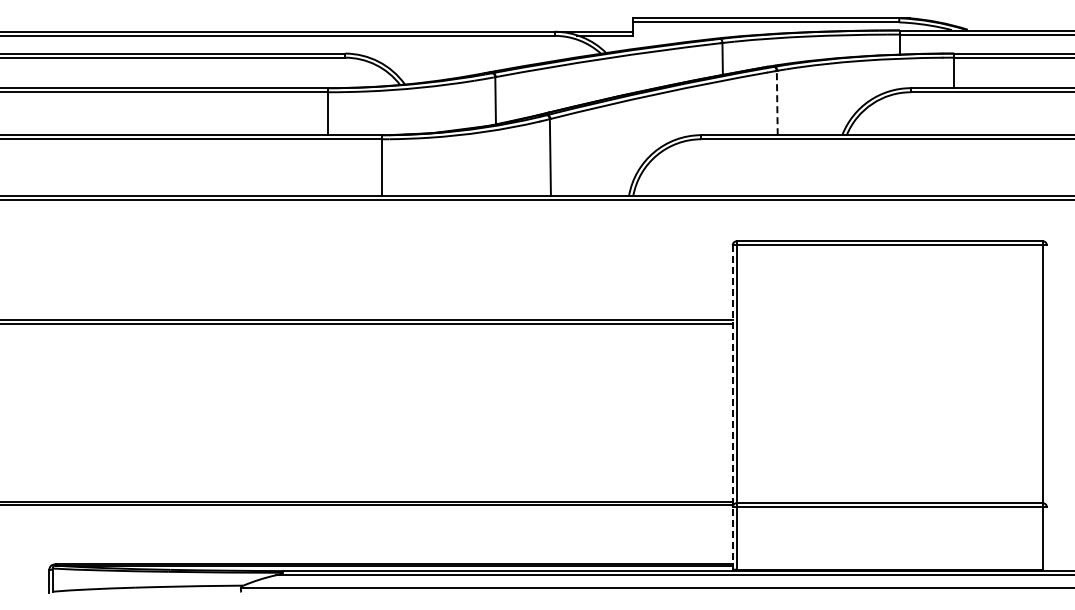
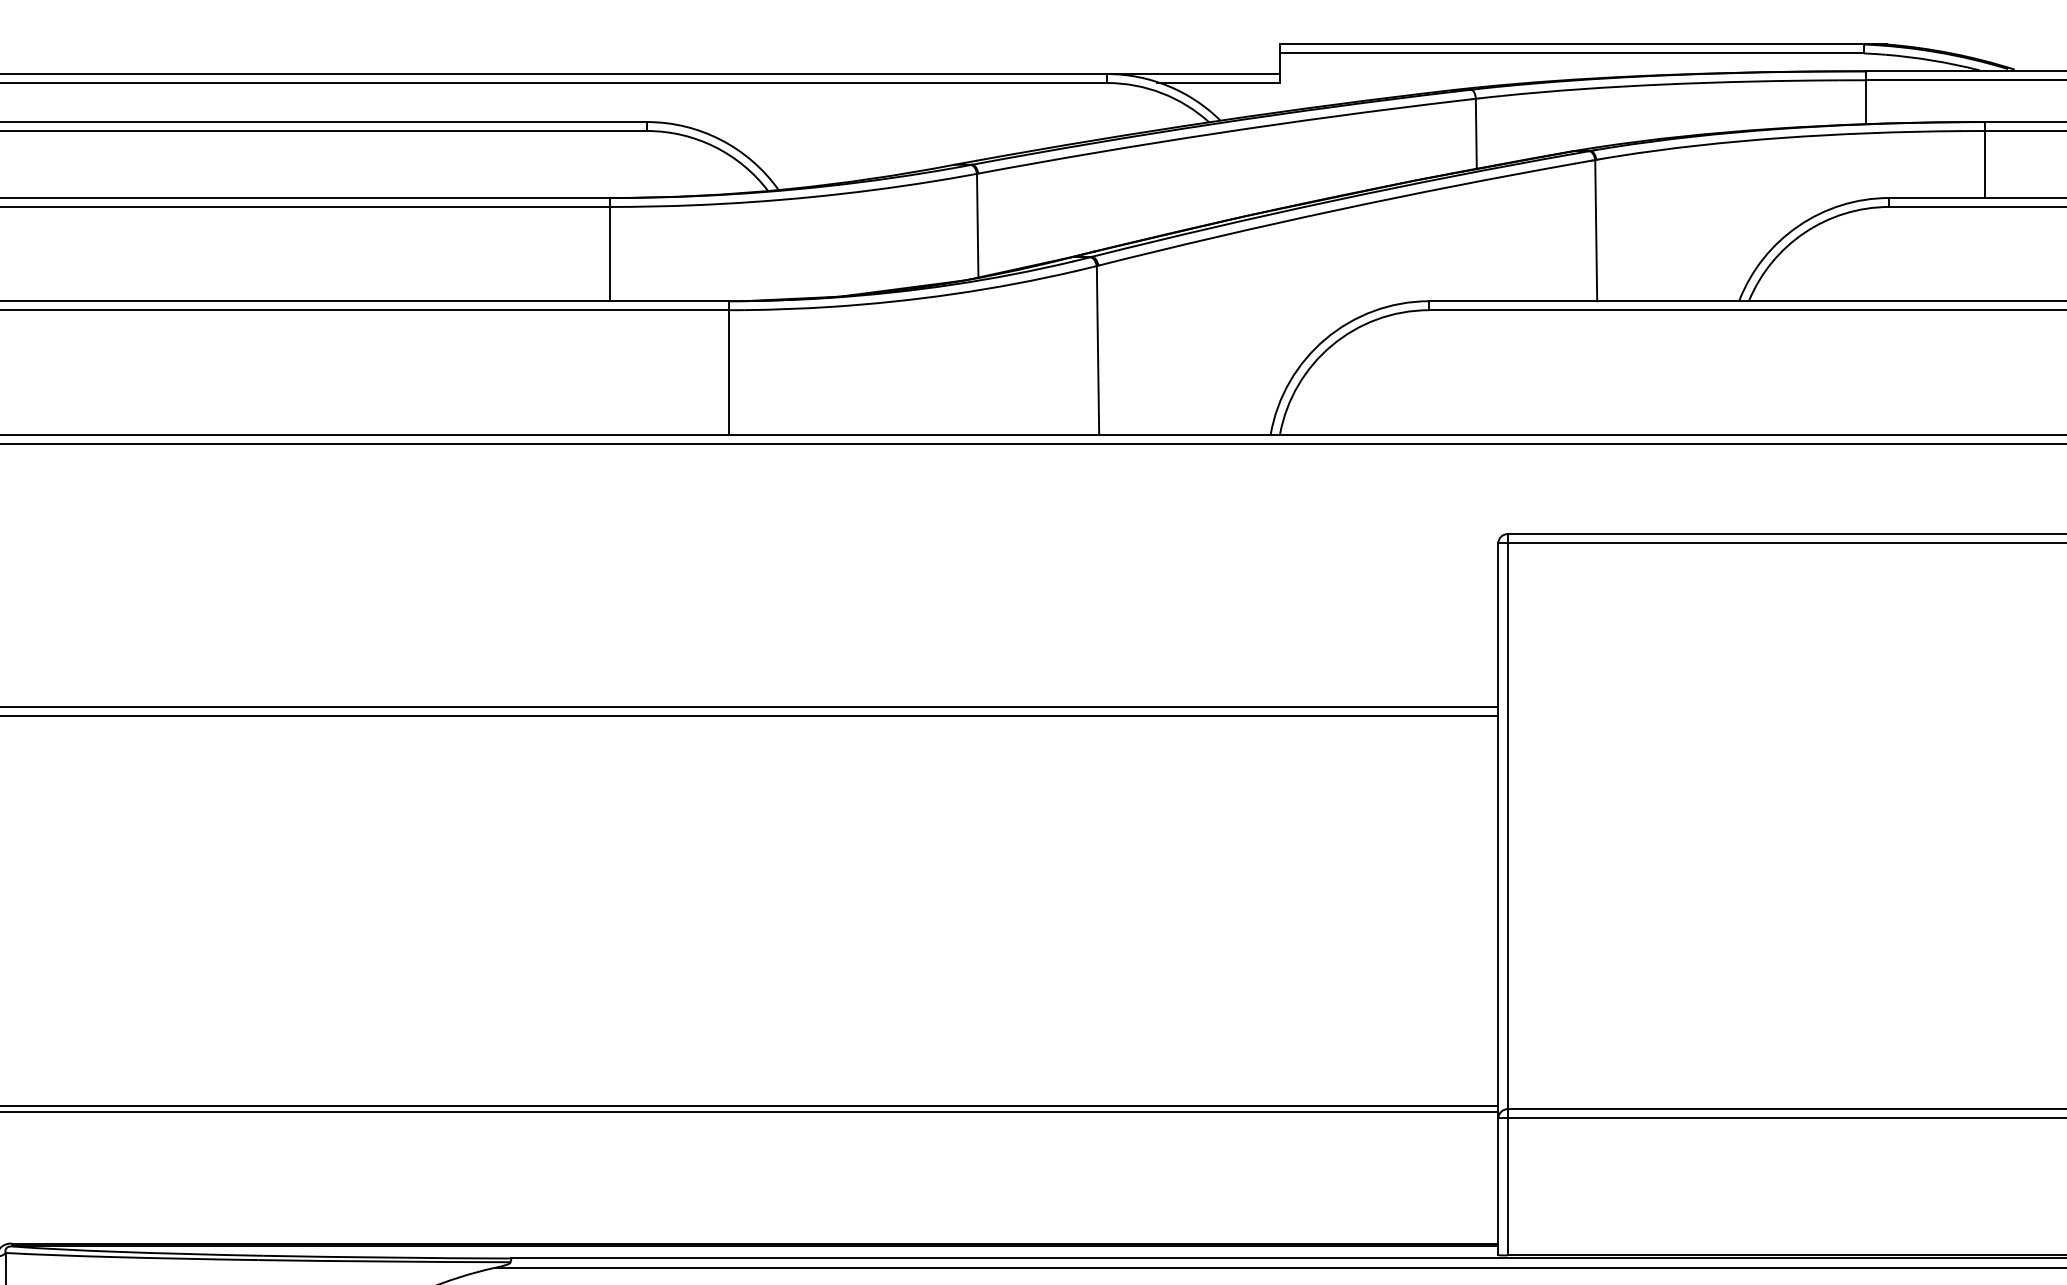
line: (777, 102) -> (1596, 229), dashed -> solid
line: (732, 408) -> (1497, 901), dashed -> solid

